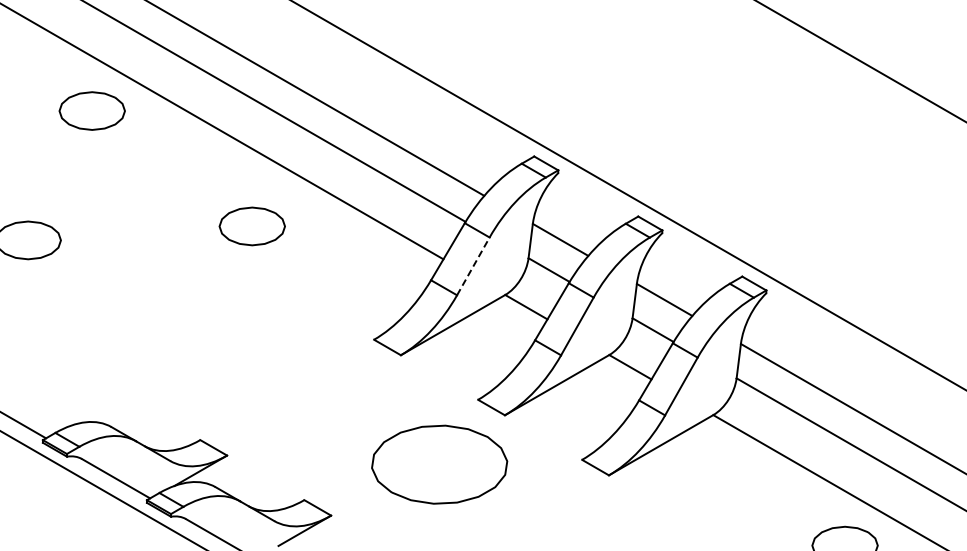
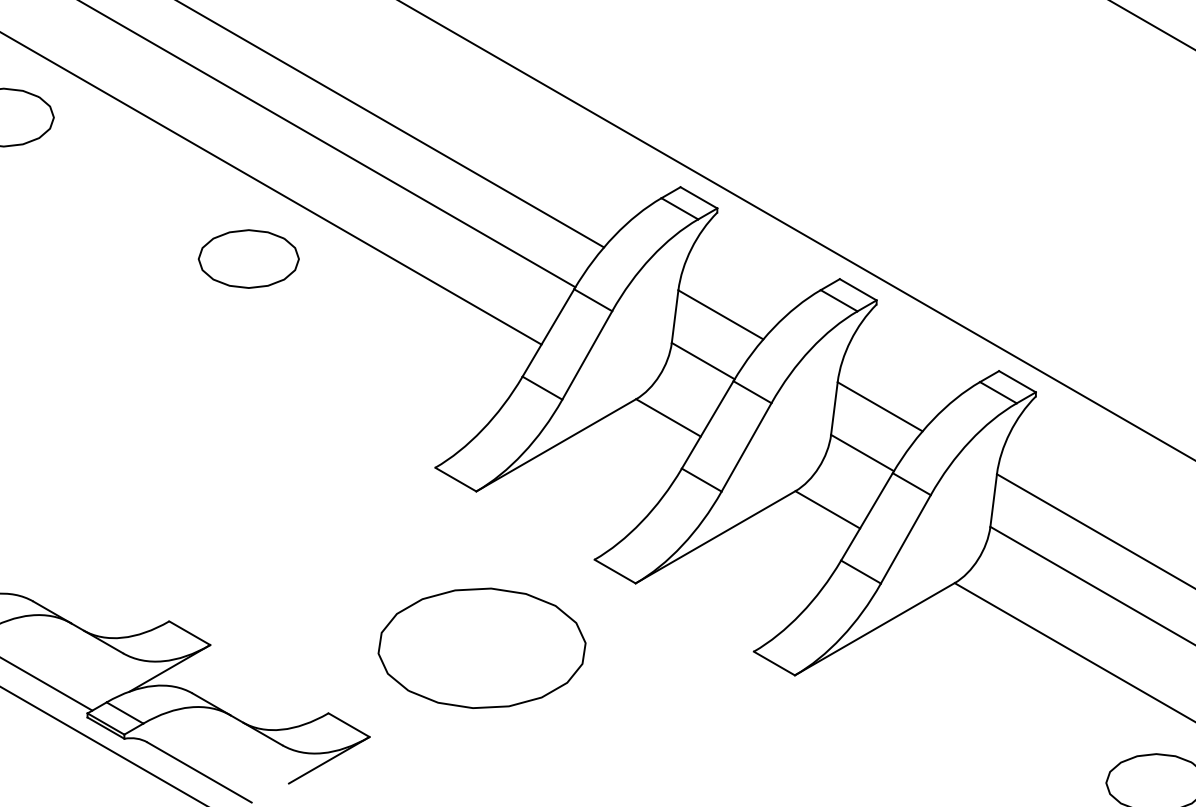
part: (251, 226) -> (247, 259), moved
line: (473, 265) -> (587, 354), dashed -> solid
part: (439, 464) -> (481, 648), moved

